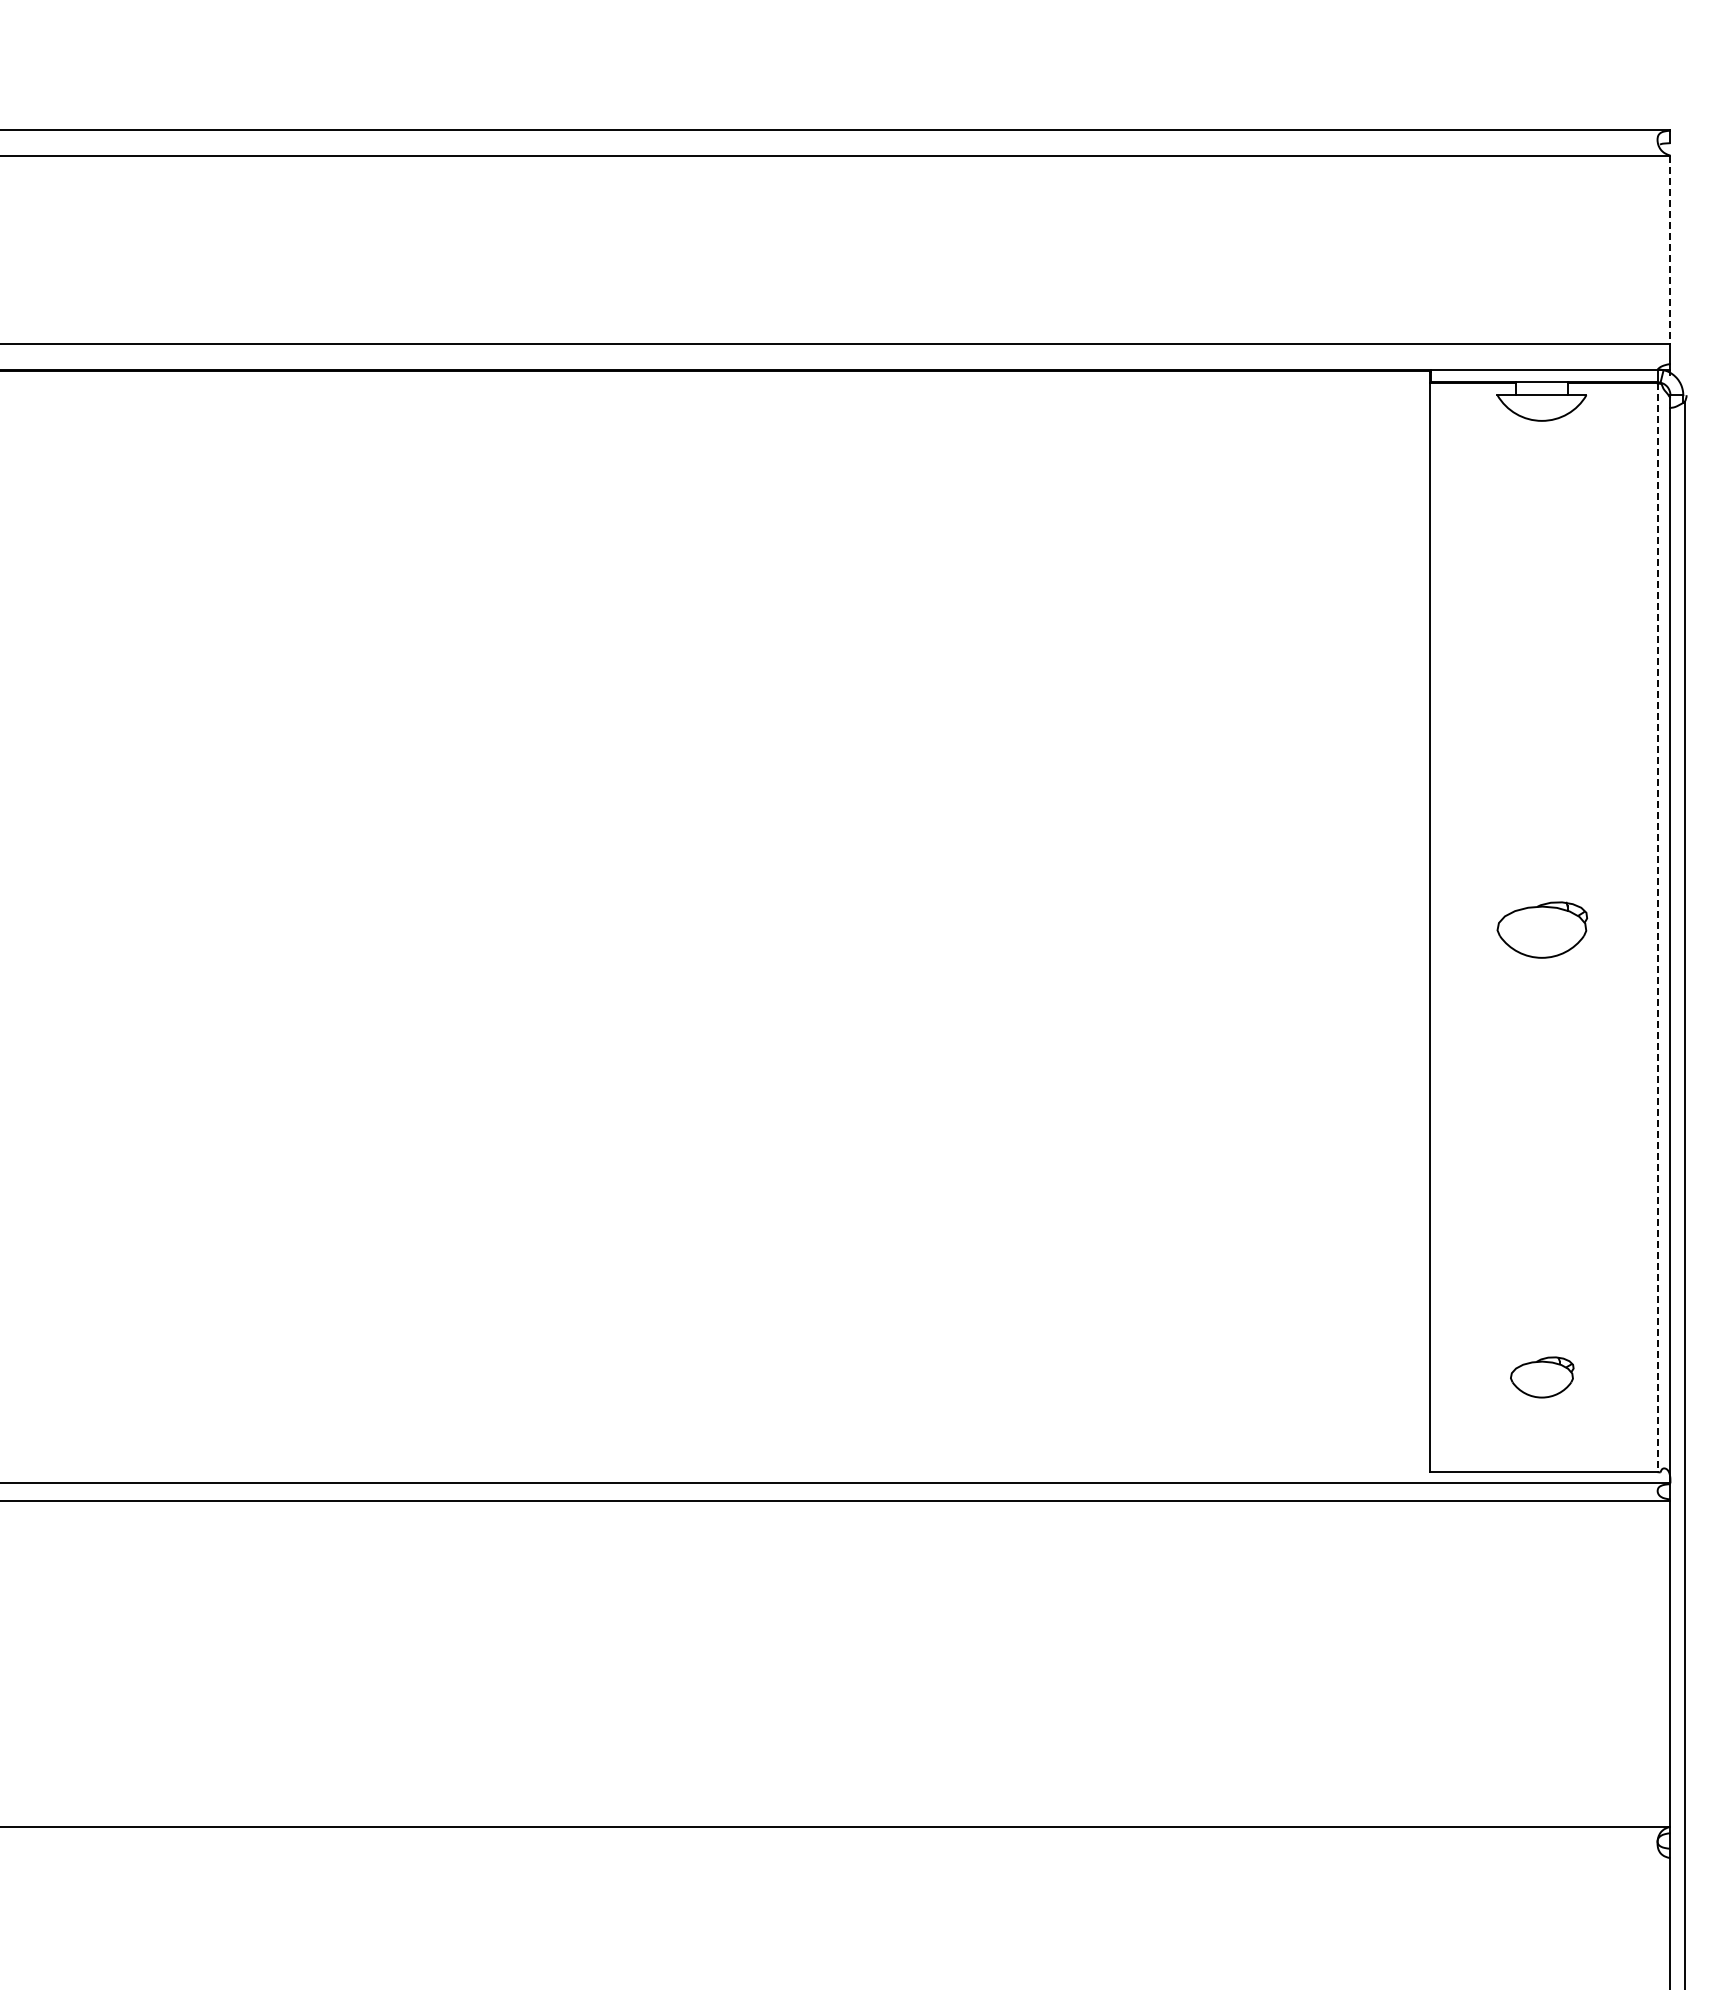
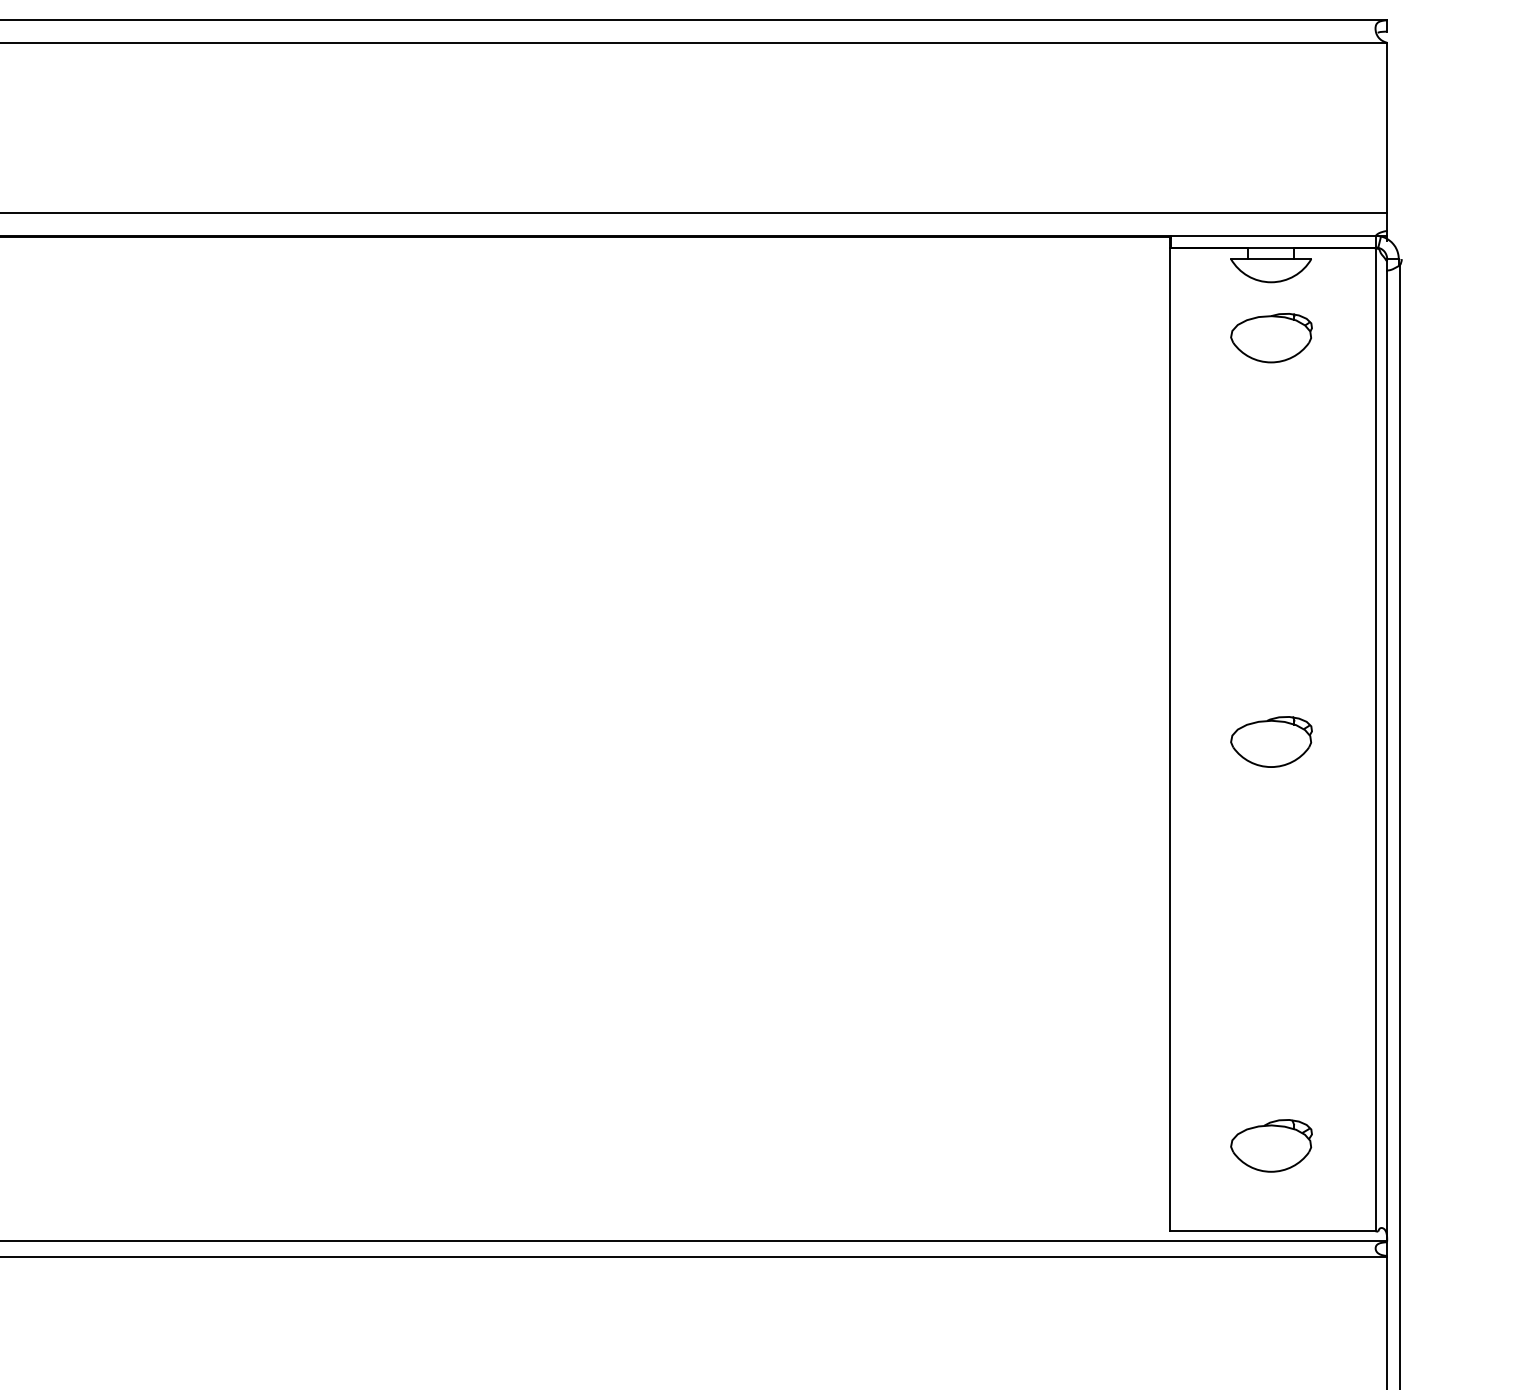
line: (1670, 250) -> (1387, 128), dashed -> solid
part: (1541, 482) -> (1270, 337), added
line: (1657, 928) -> (1375, 740), dashed -> solid
part: (1541, 1377) -> (1270, 1145), size x1.43

